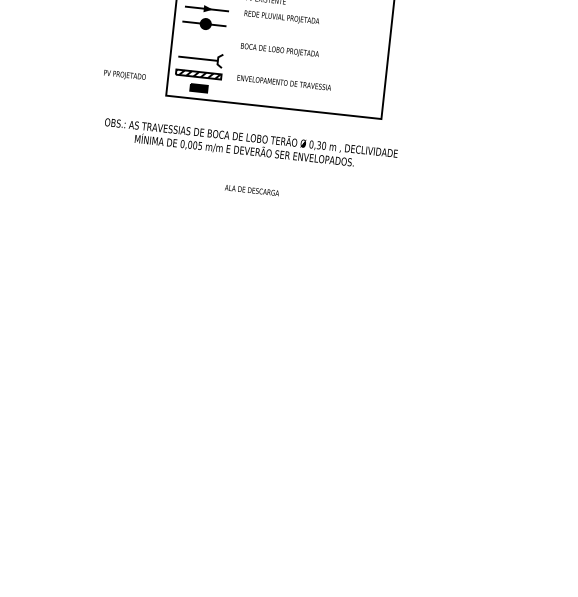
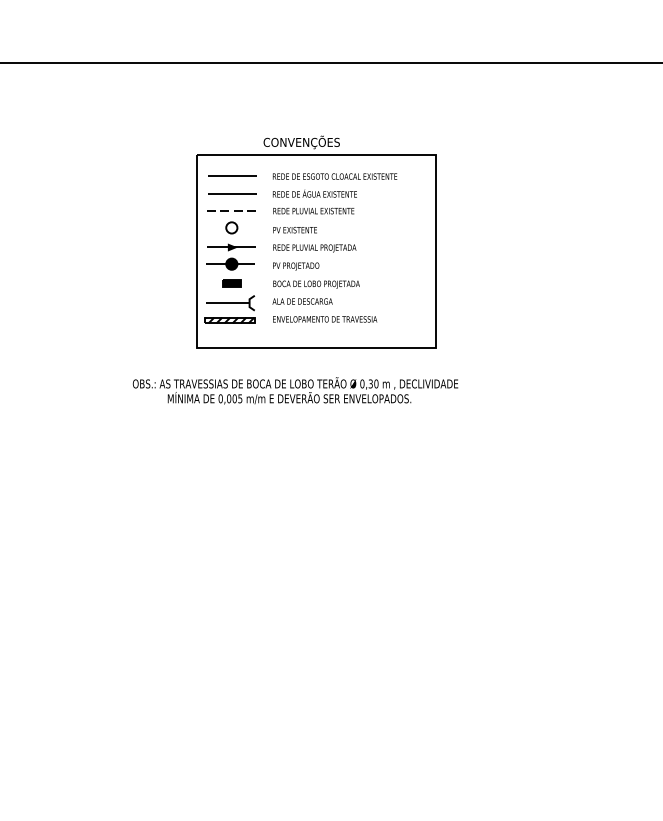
text: (125, 75) -> (296, 266), moved
part: (198, 88) -> (231, 283), moved
text: (251, 190) -> (302, 301), moved

